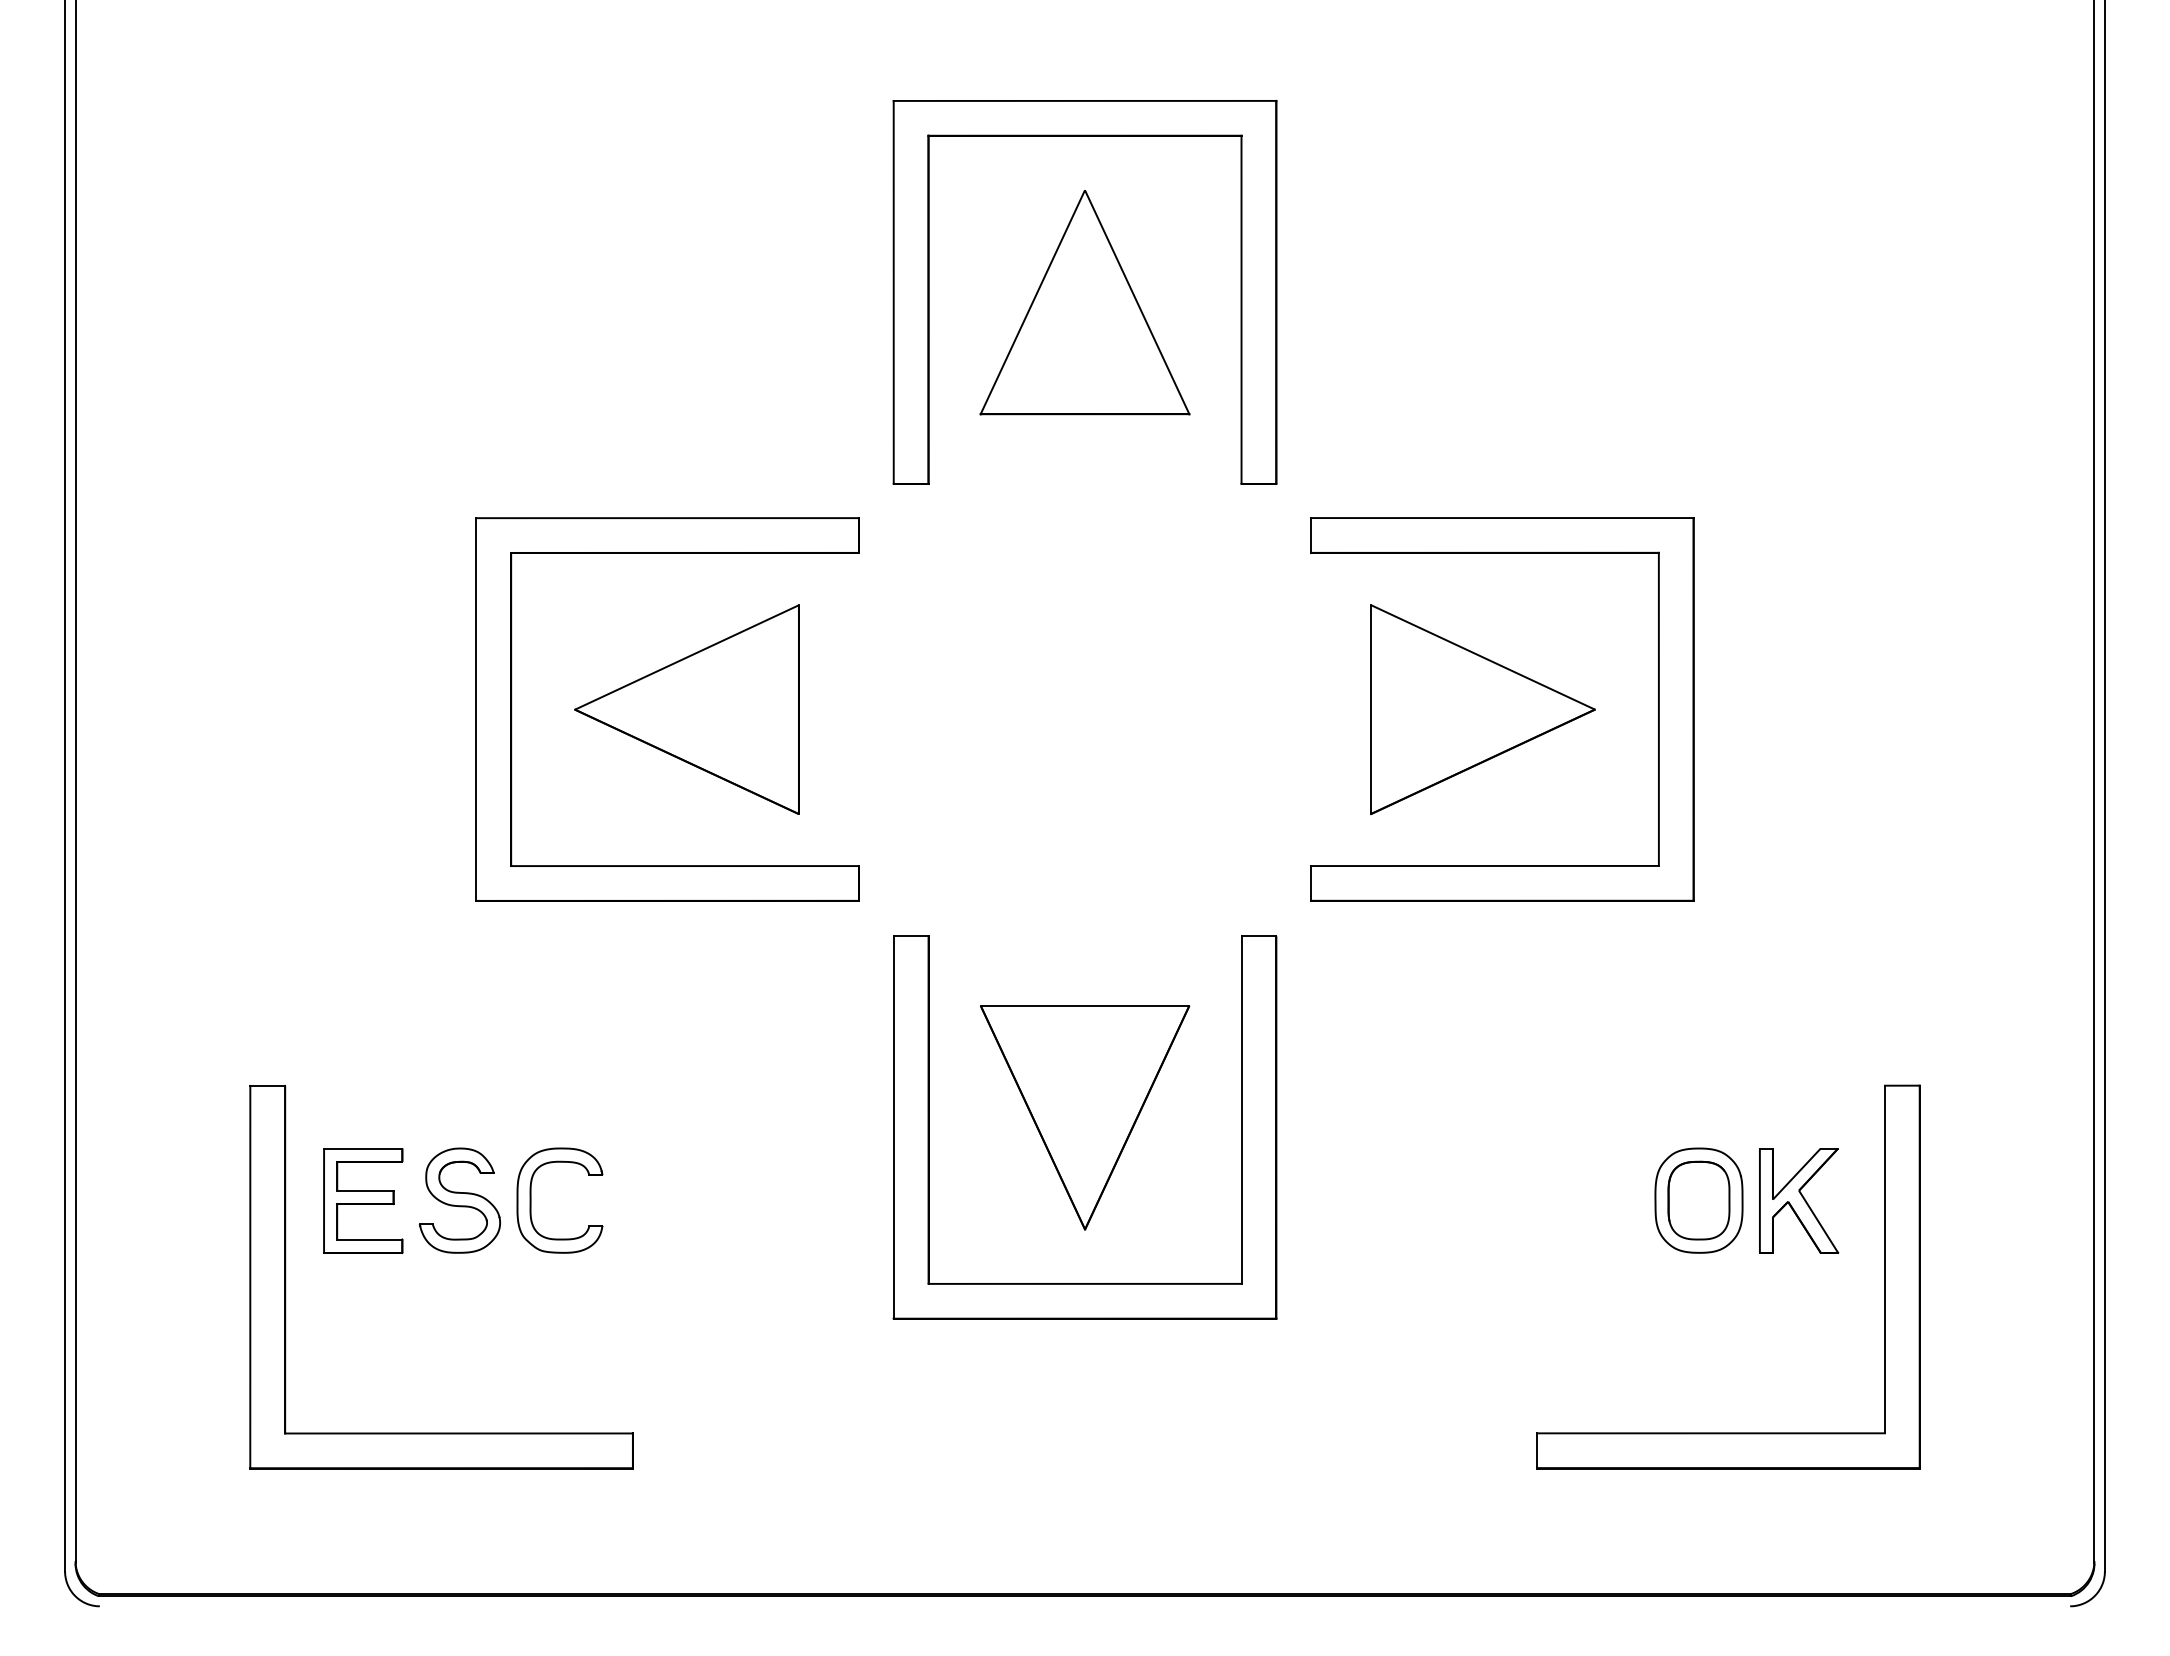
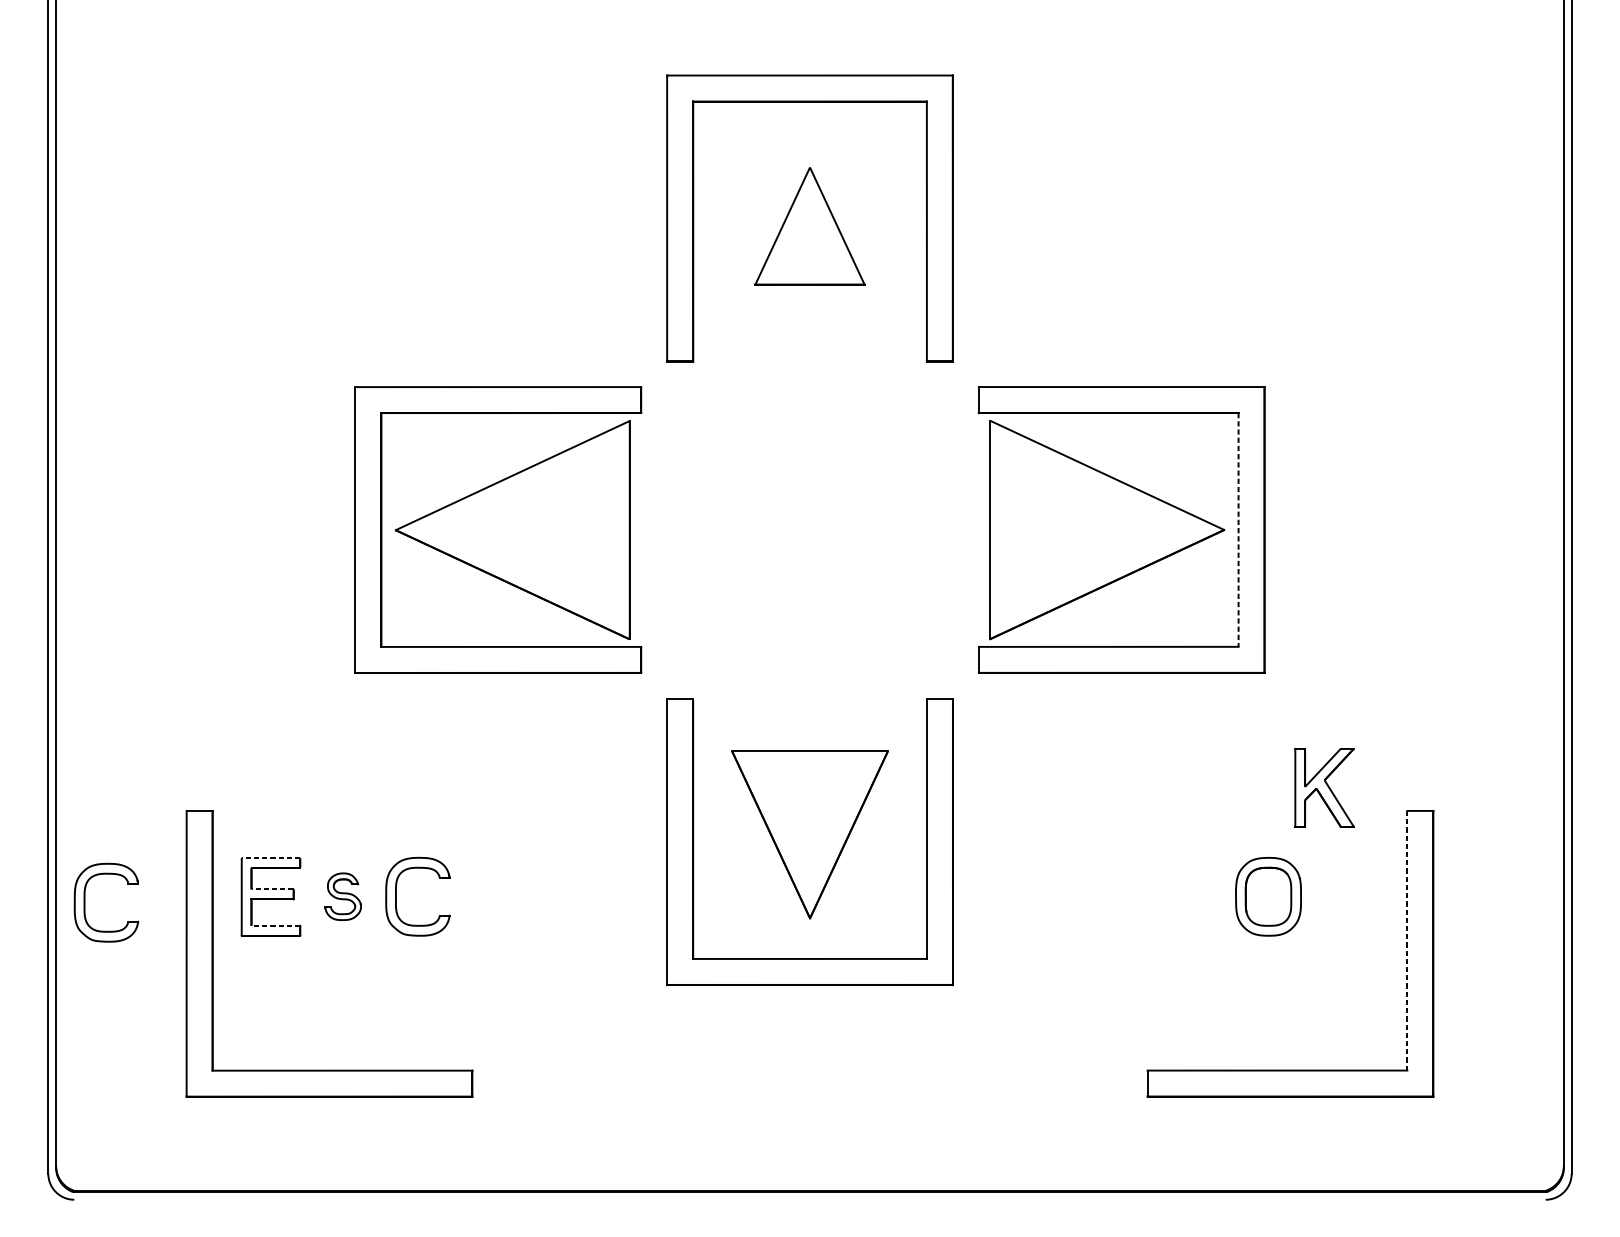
part: (1084, 302) -> (809, 226), size x0.7
part: (686, 709) -> (512, 530), size x1.4
part: (1482, 709) -> (1106, 530), size x1.4
line: (1658, 709) -> (1238, 530), solid -> dashed
line: (362, 1148) -> (270, 857), solid -> dashed
line: (364, 1190) -> (271, 889), solid -> dashed
part: (459, 1200) -> (342, 896), size x0.6
part: (1799, 1200) -> (1324, 787), moved
part: (114, 1208) -> (85, 902), added
line: (369, 1239) -> (275, 925), solid -> dashed
line: (1884, 1259) -> (1407, 940), solid -> dashed

